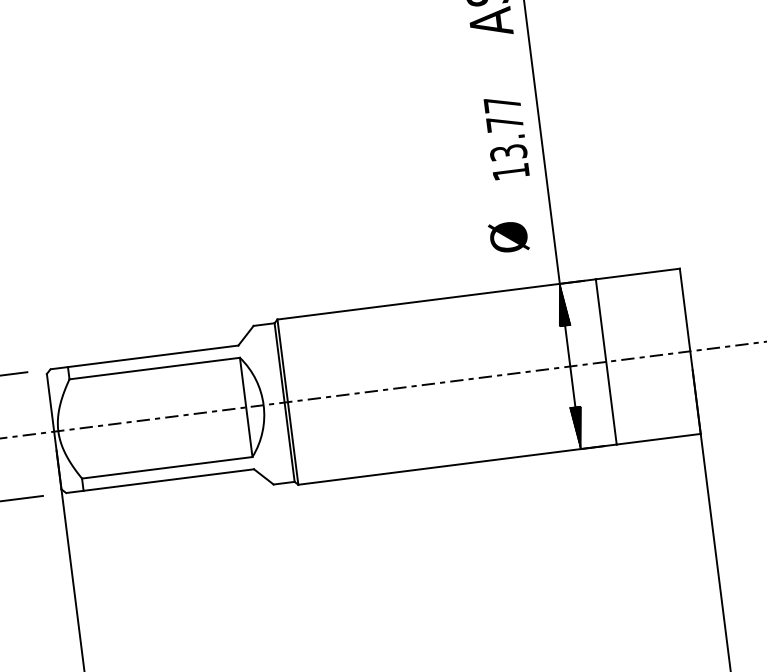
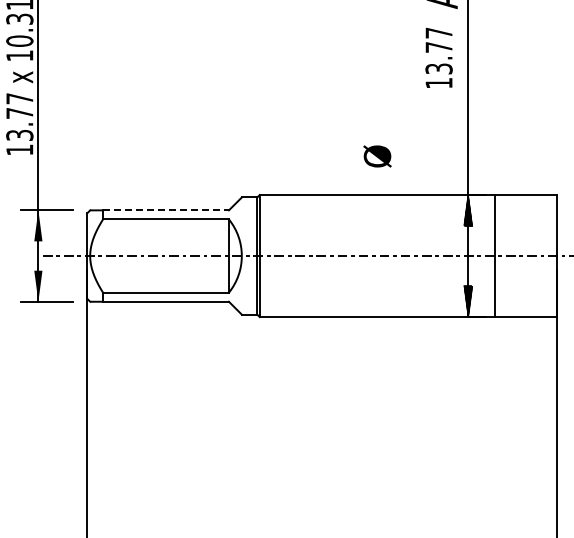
text: (505, 137) -> (438, 57), moved
text: (508, 237) -> (377, 156), moved
line: (153, 356) -> (166, 210), solid -> dashed

